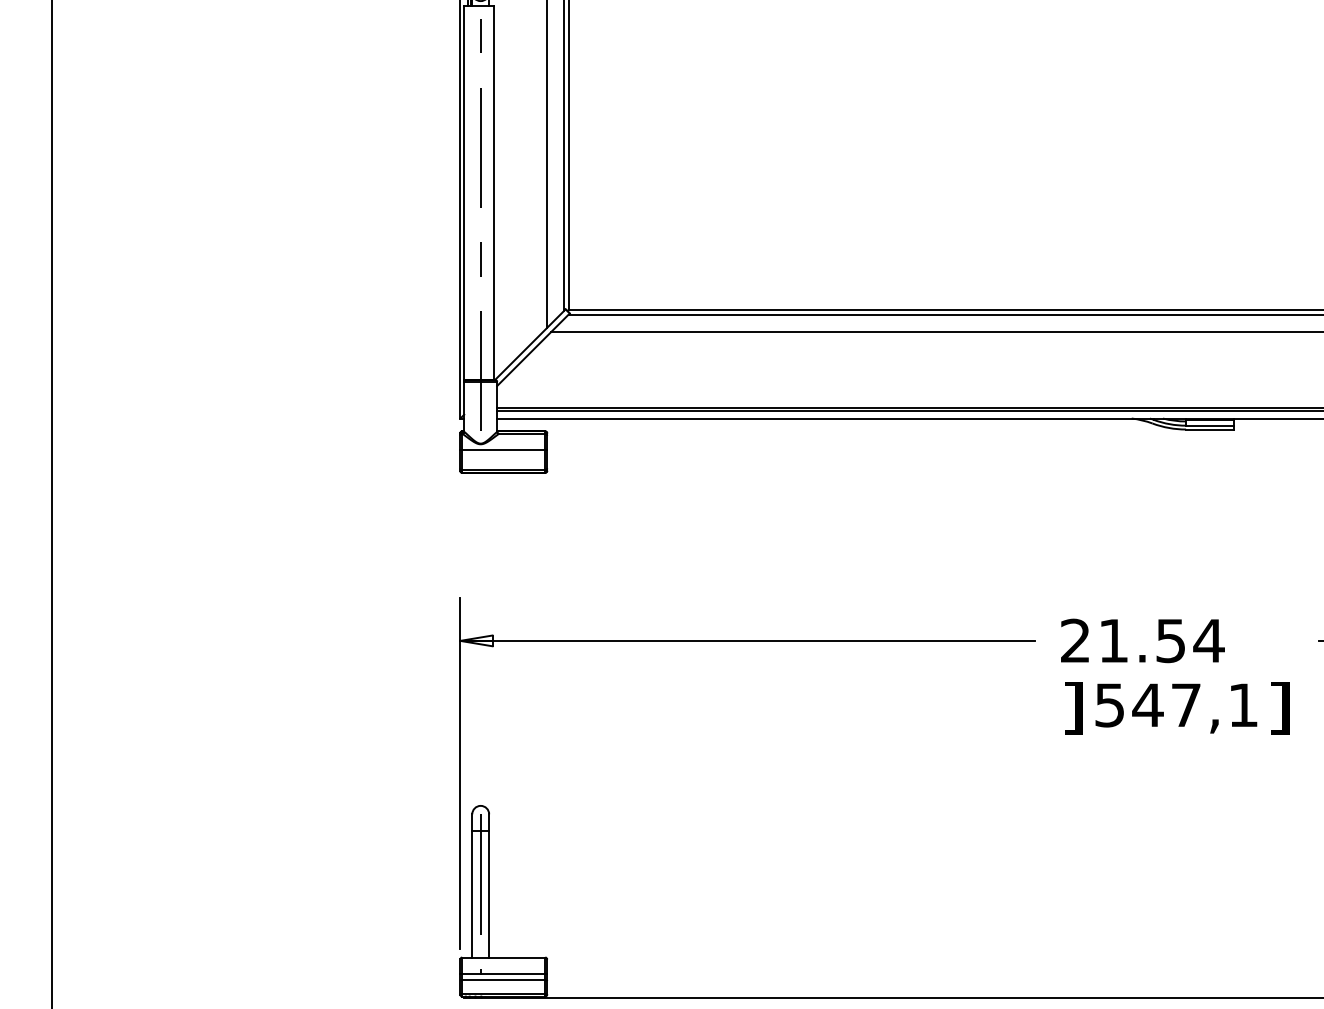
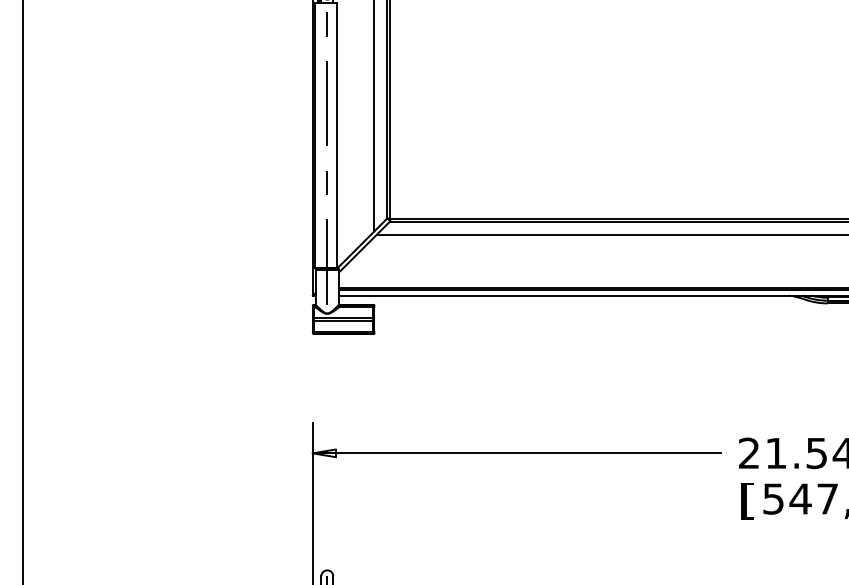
line: (503, 453) -> (343, 320), added
text: (1073, 708) -> (747, 501), ] -> [

